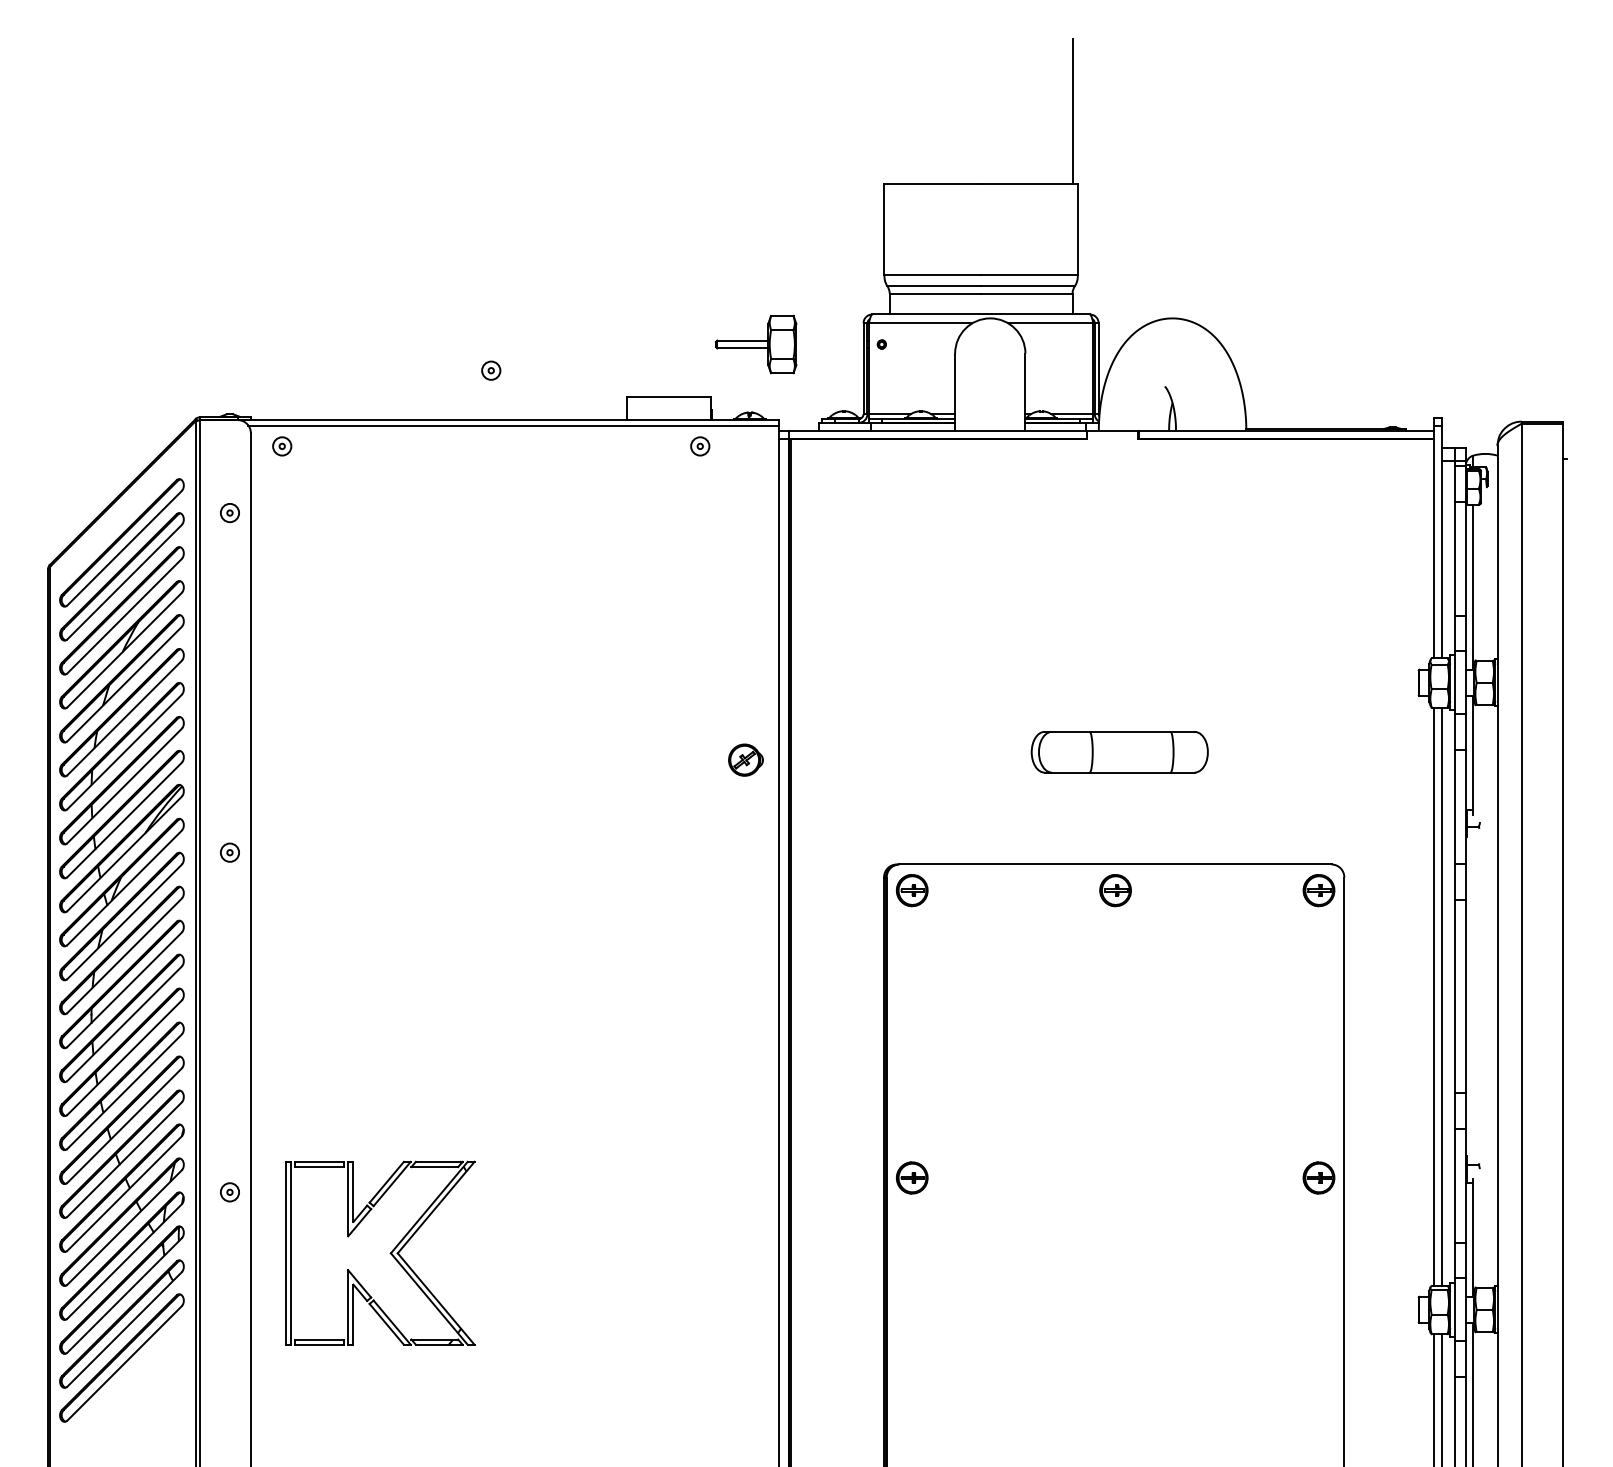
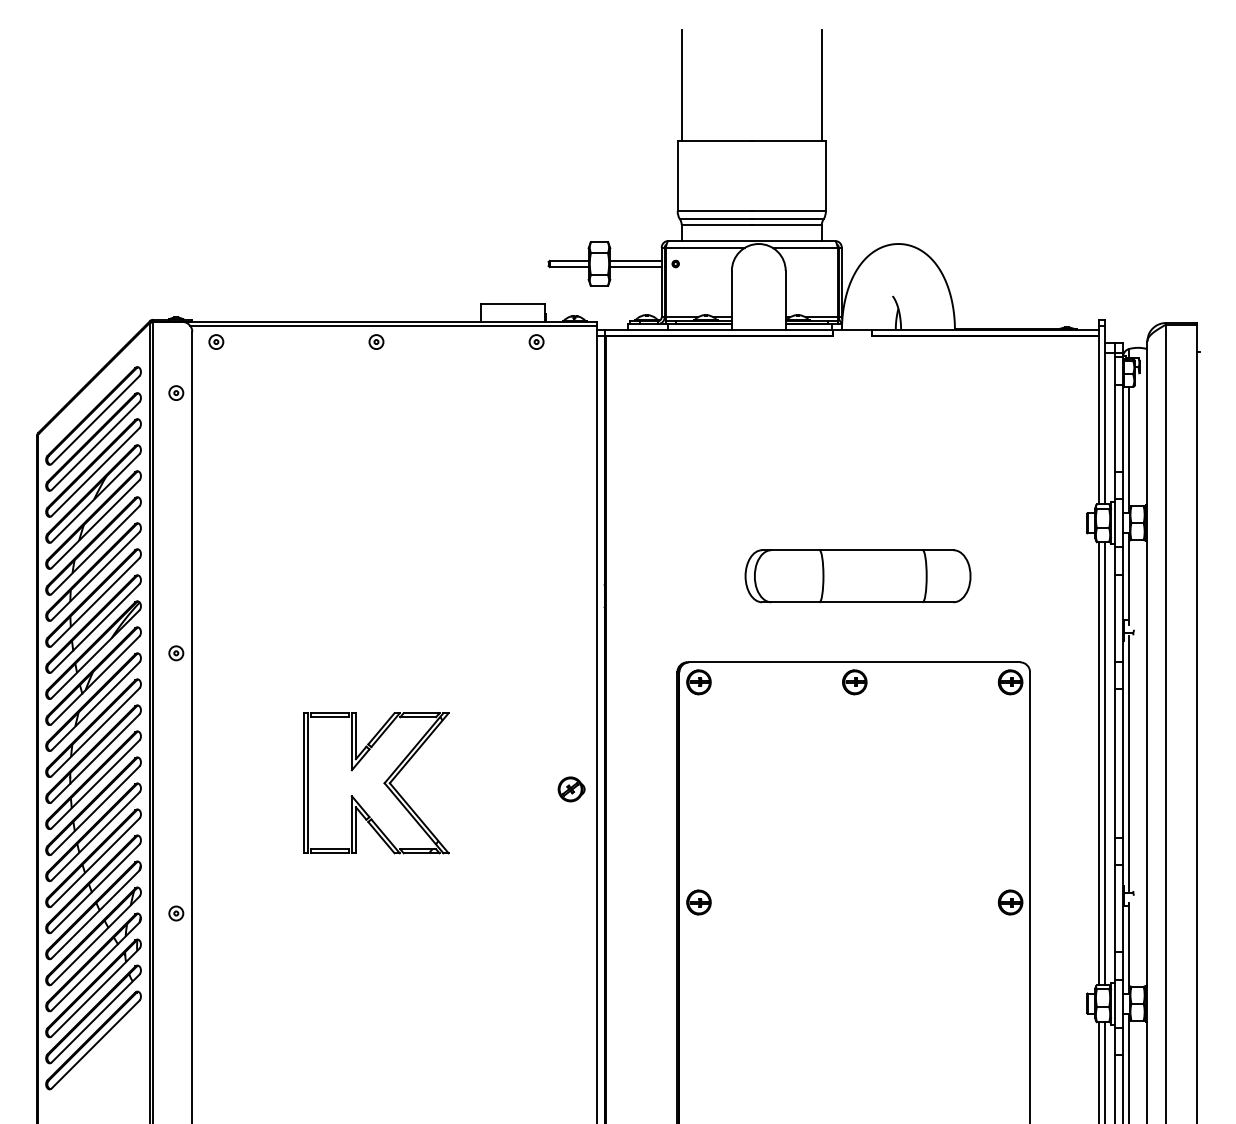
line: (889, 110) -> (681, 84), added
line: (829, 341) -> (635, 261), added
line: (829, 349) -> (635, 267), added
part: (491, 369) -> (376, 341), moved
part: (1119, 752) -> (857, 576), size x1.67
part: (745, 760) -> (571, 789), moved
line: (1472, 995) -> (1128, 762), added
part: (389, 1253) -> (383, 783), moved

